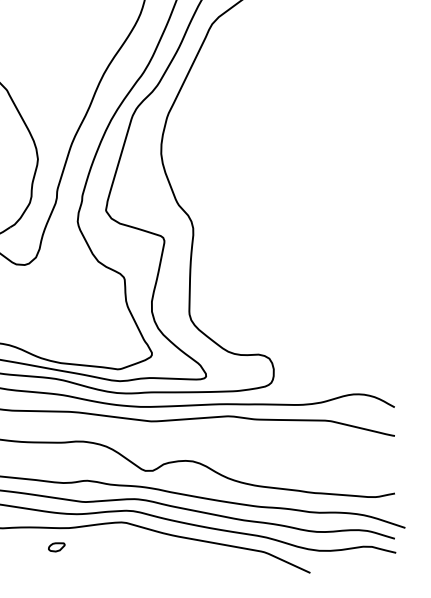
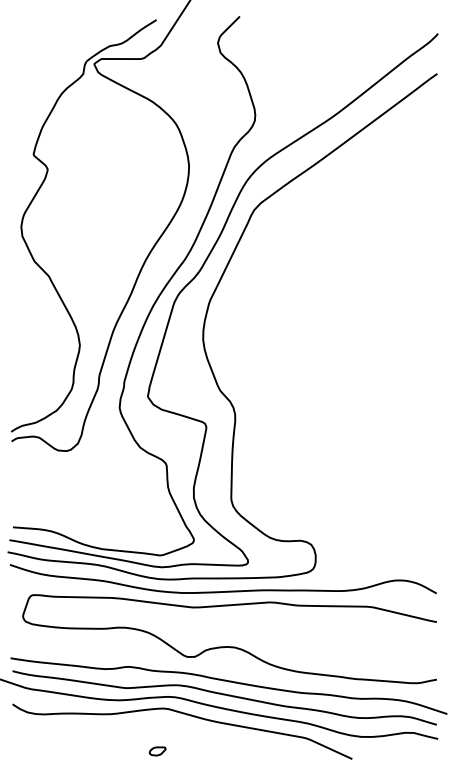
part: (56, 547) -> (157, 751), moved

